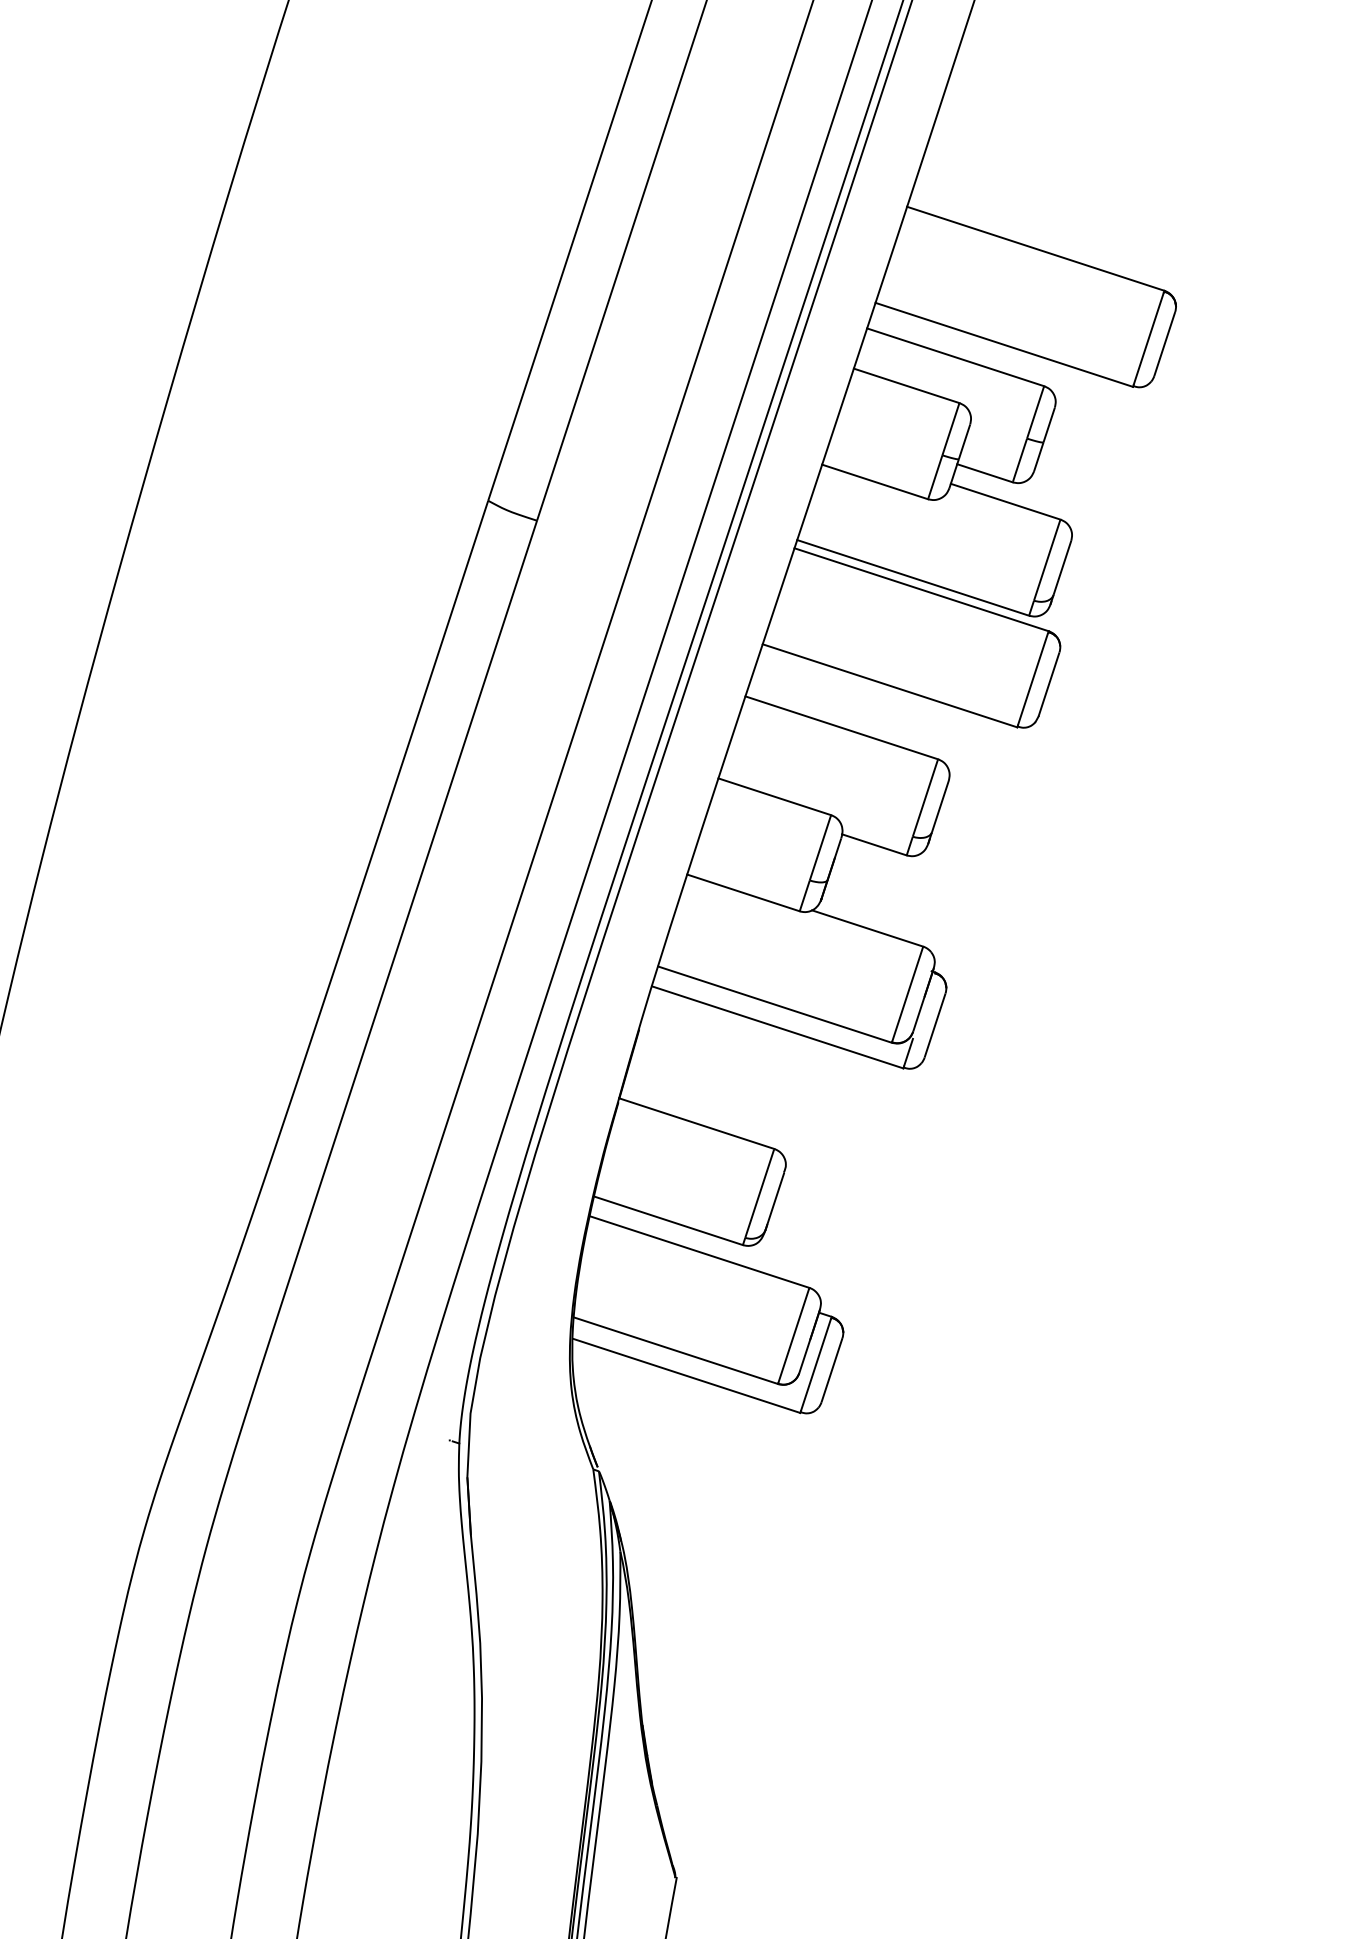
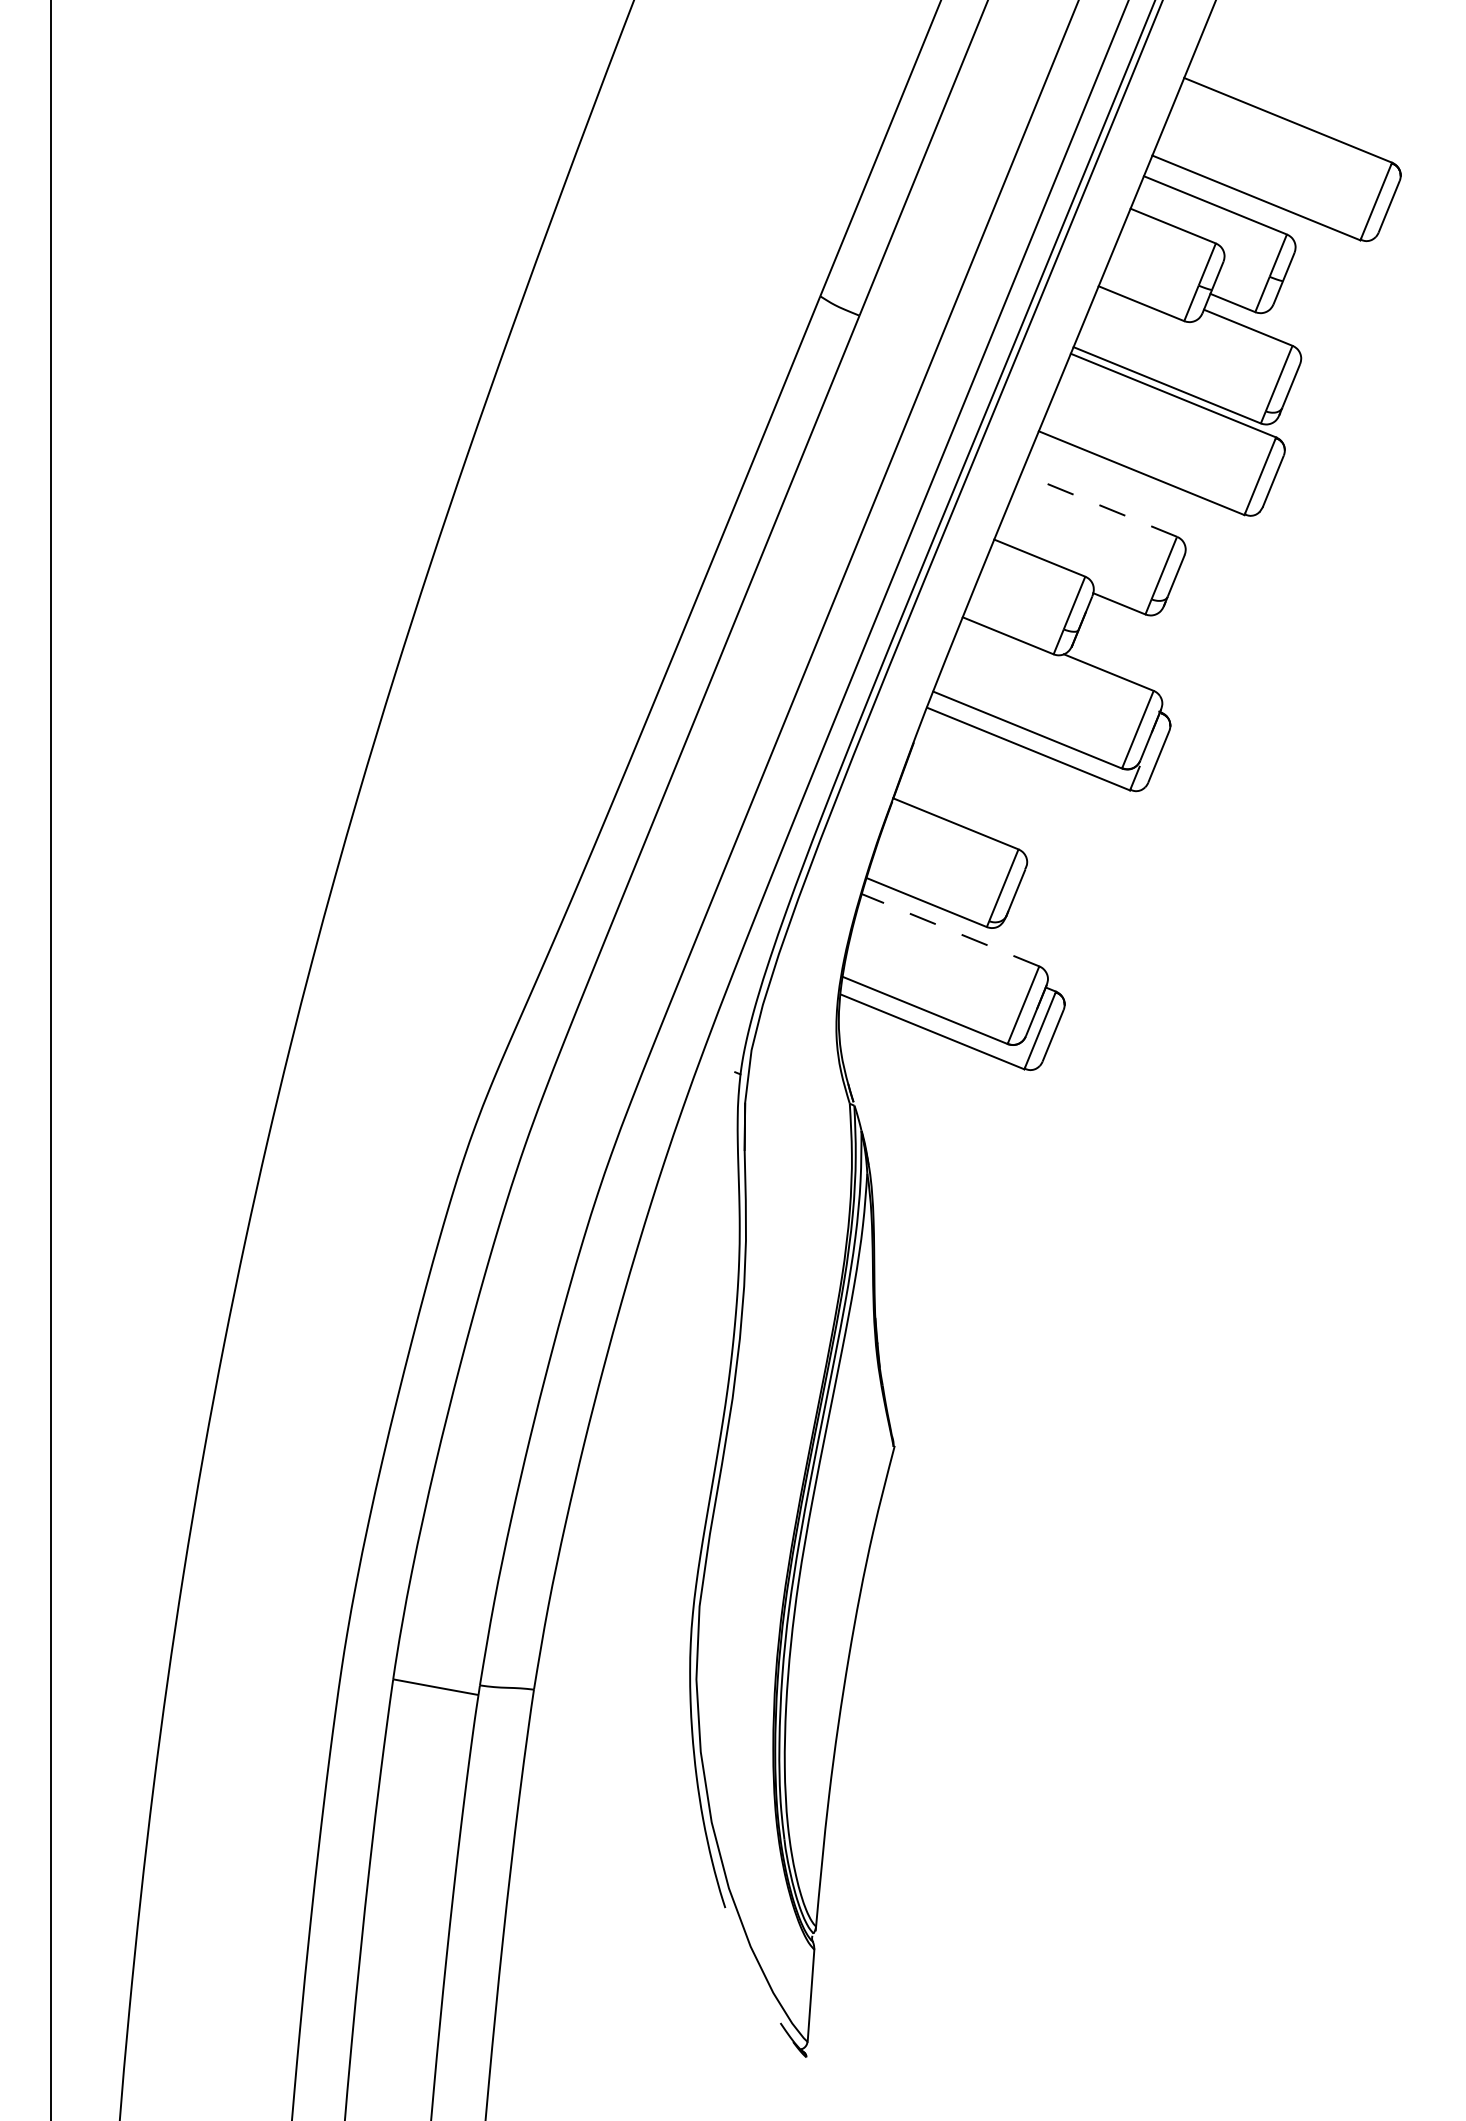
line: (842, 728) -> (1099, 505), solid -> dashed
line: (699, 1252) -> (950, 930), solid -> dashed

